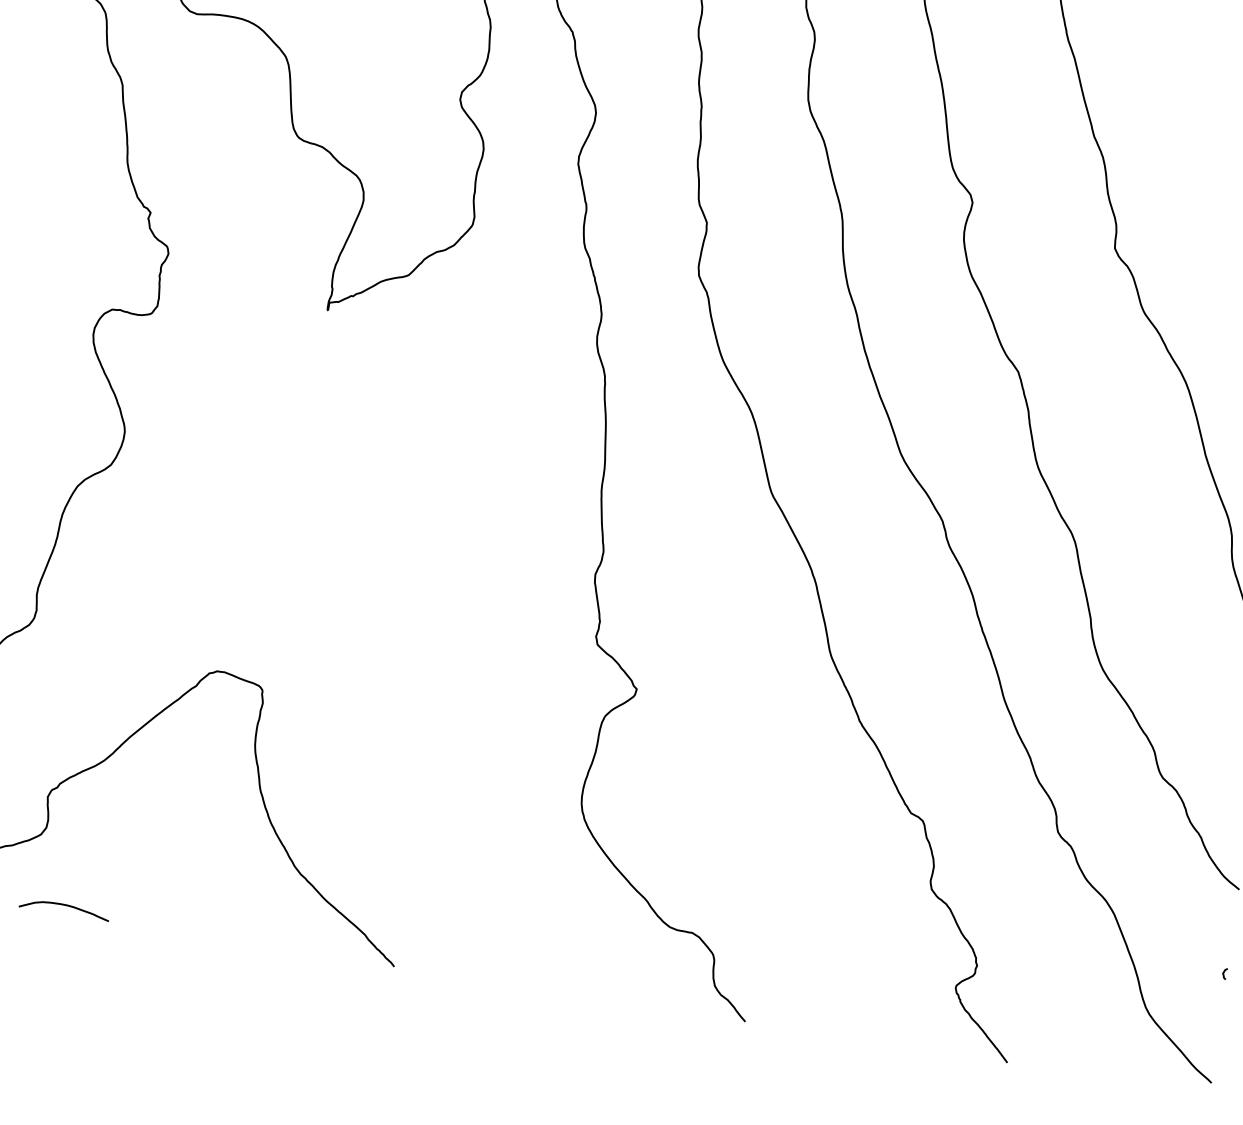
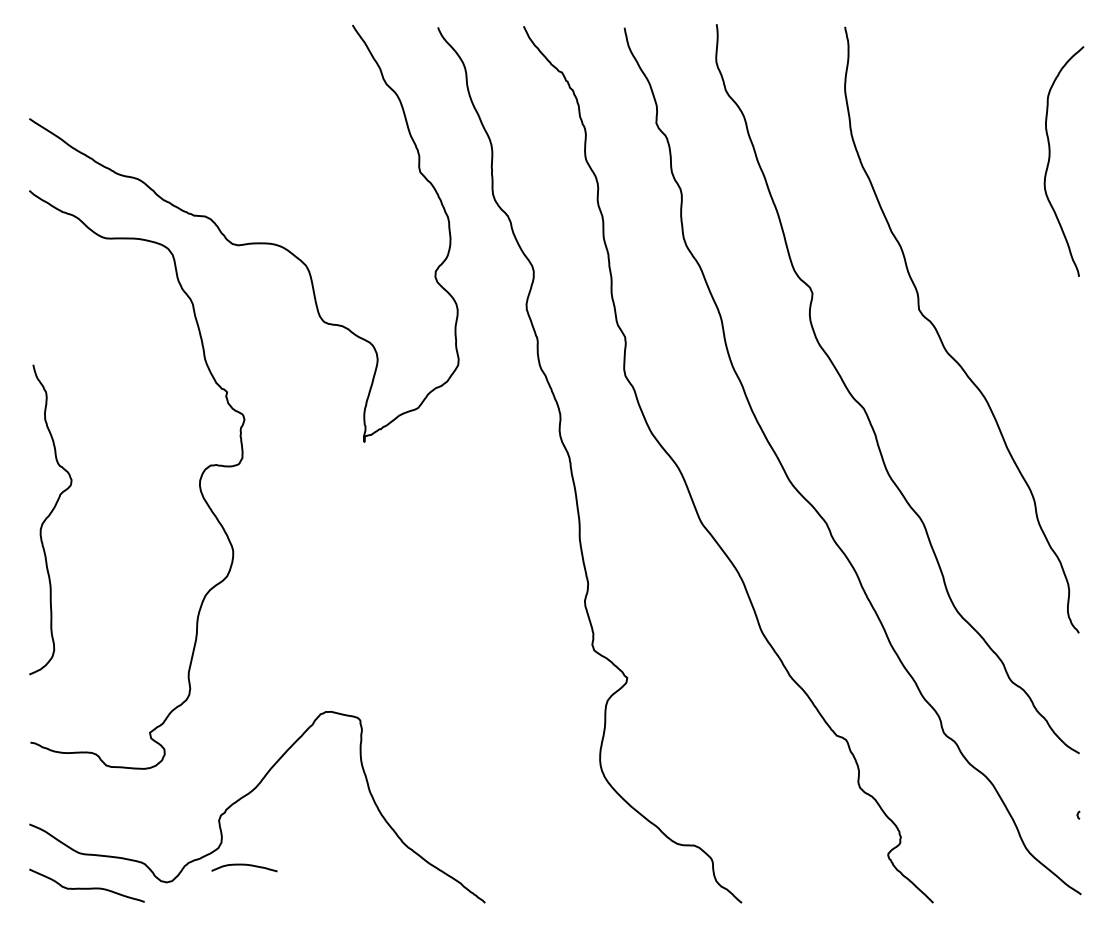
curve: (64, 906) -> (244, 865), moved

